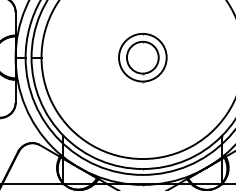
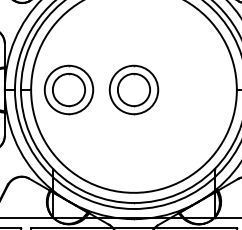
part: (78, 57) -> (68, 89), added

